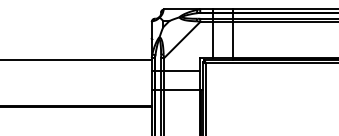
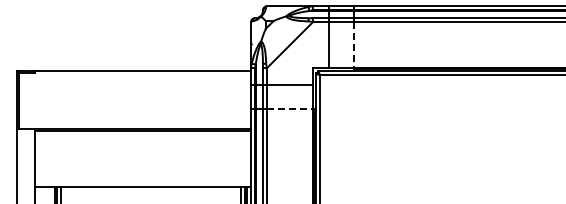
line: (232, 40) -> (354, 45), solid -> dashed
line: (182, 90) -> (290, 109), solid -> dashed

